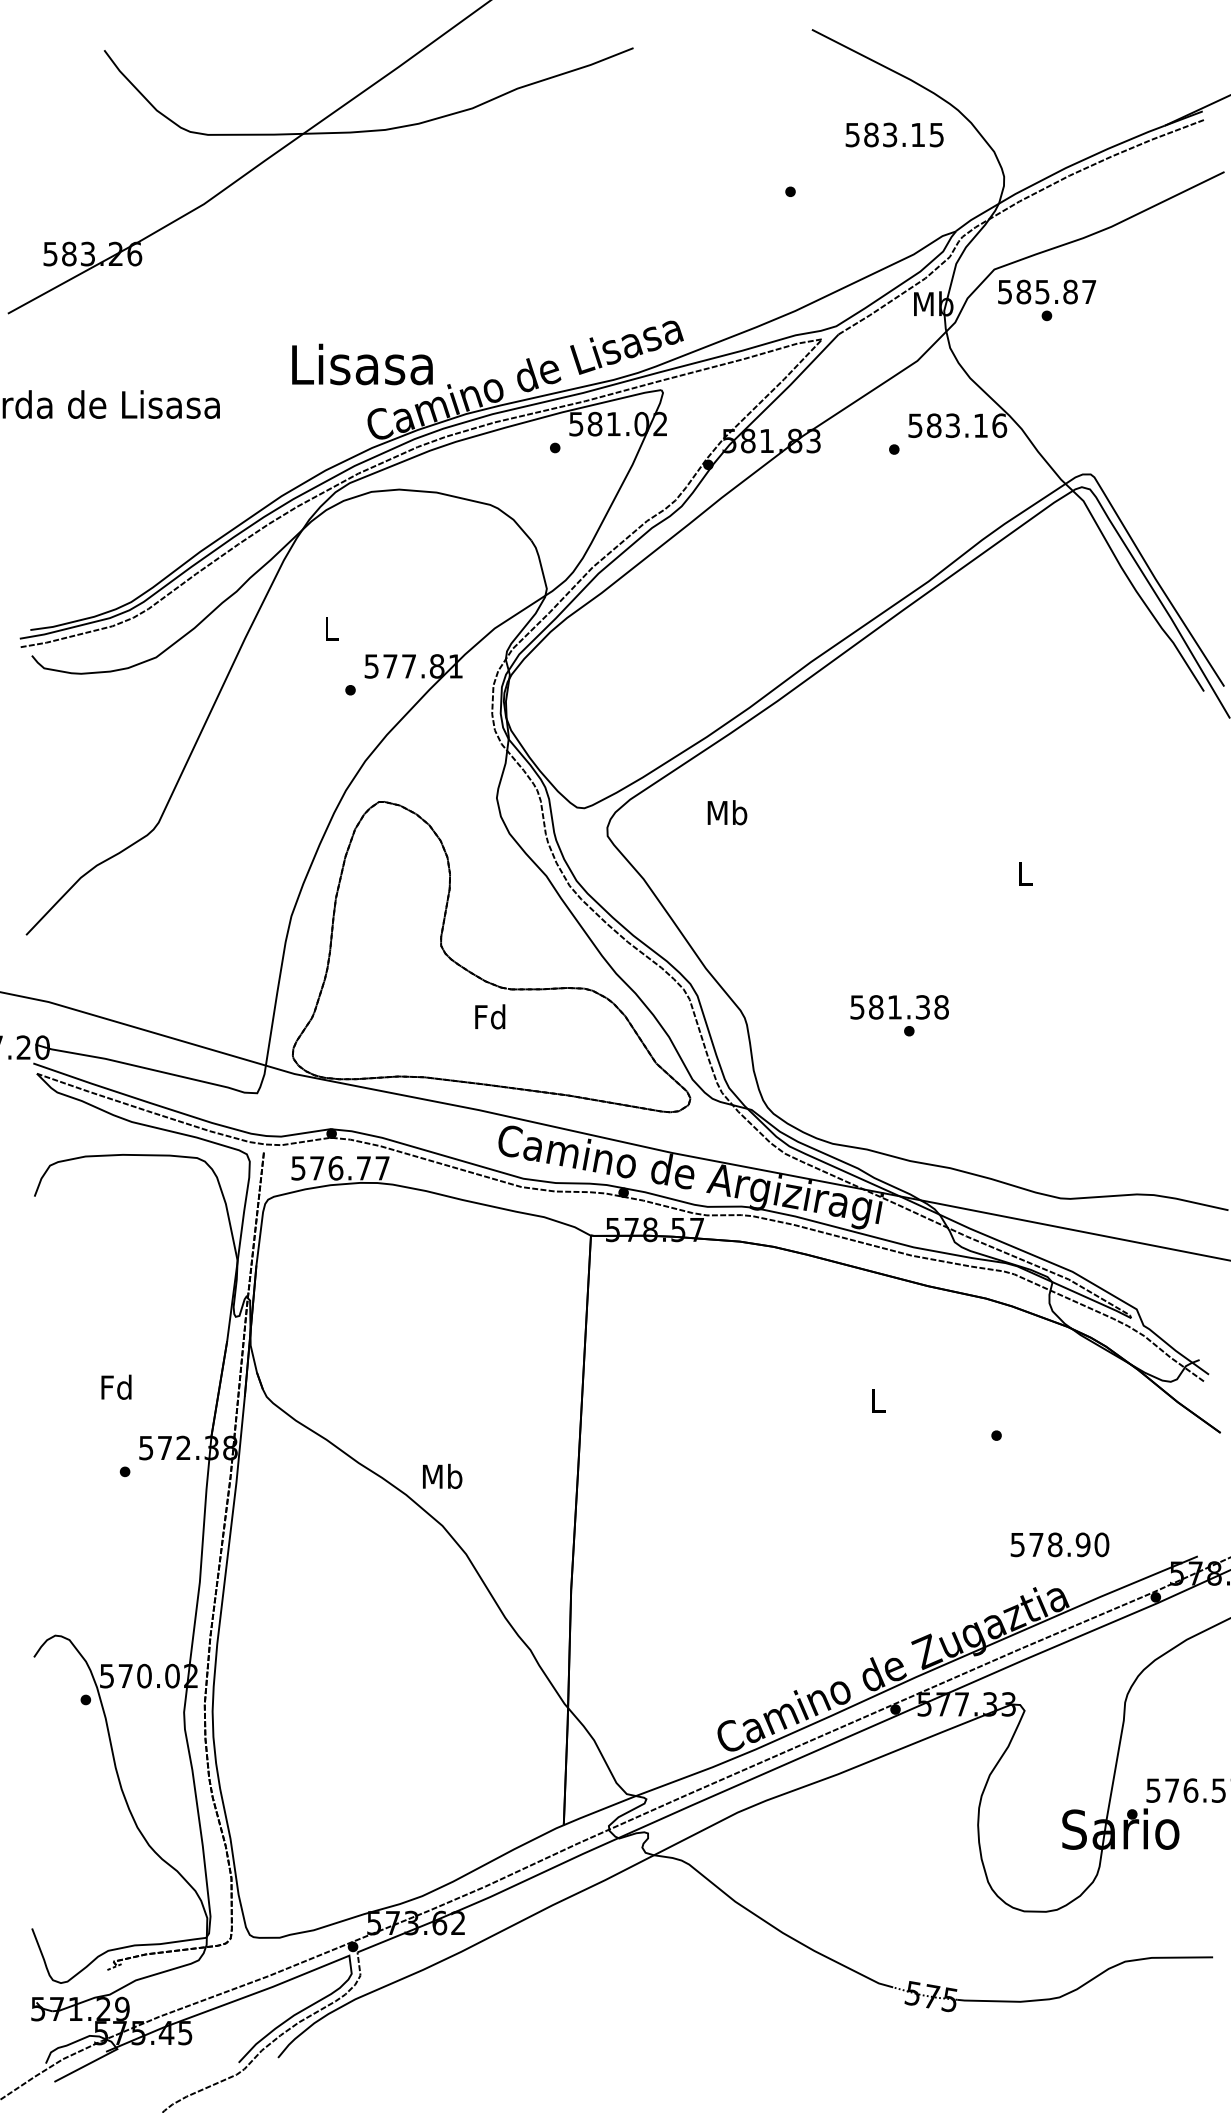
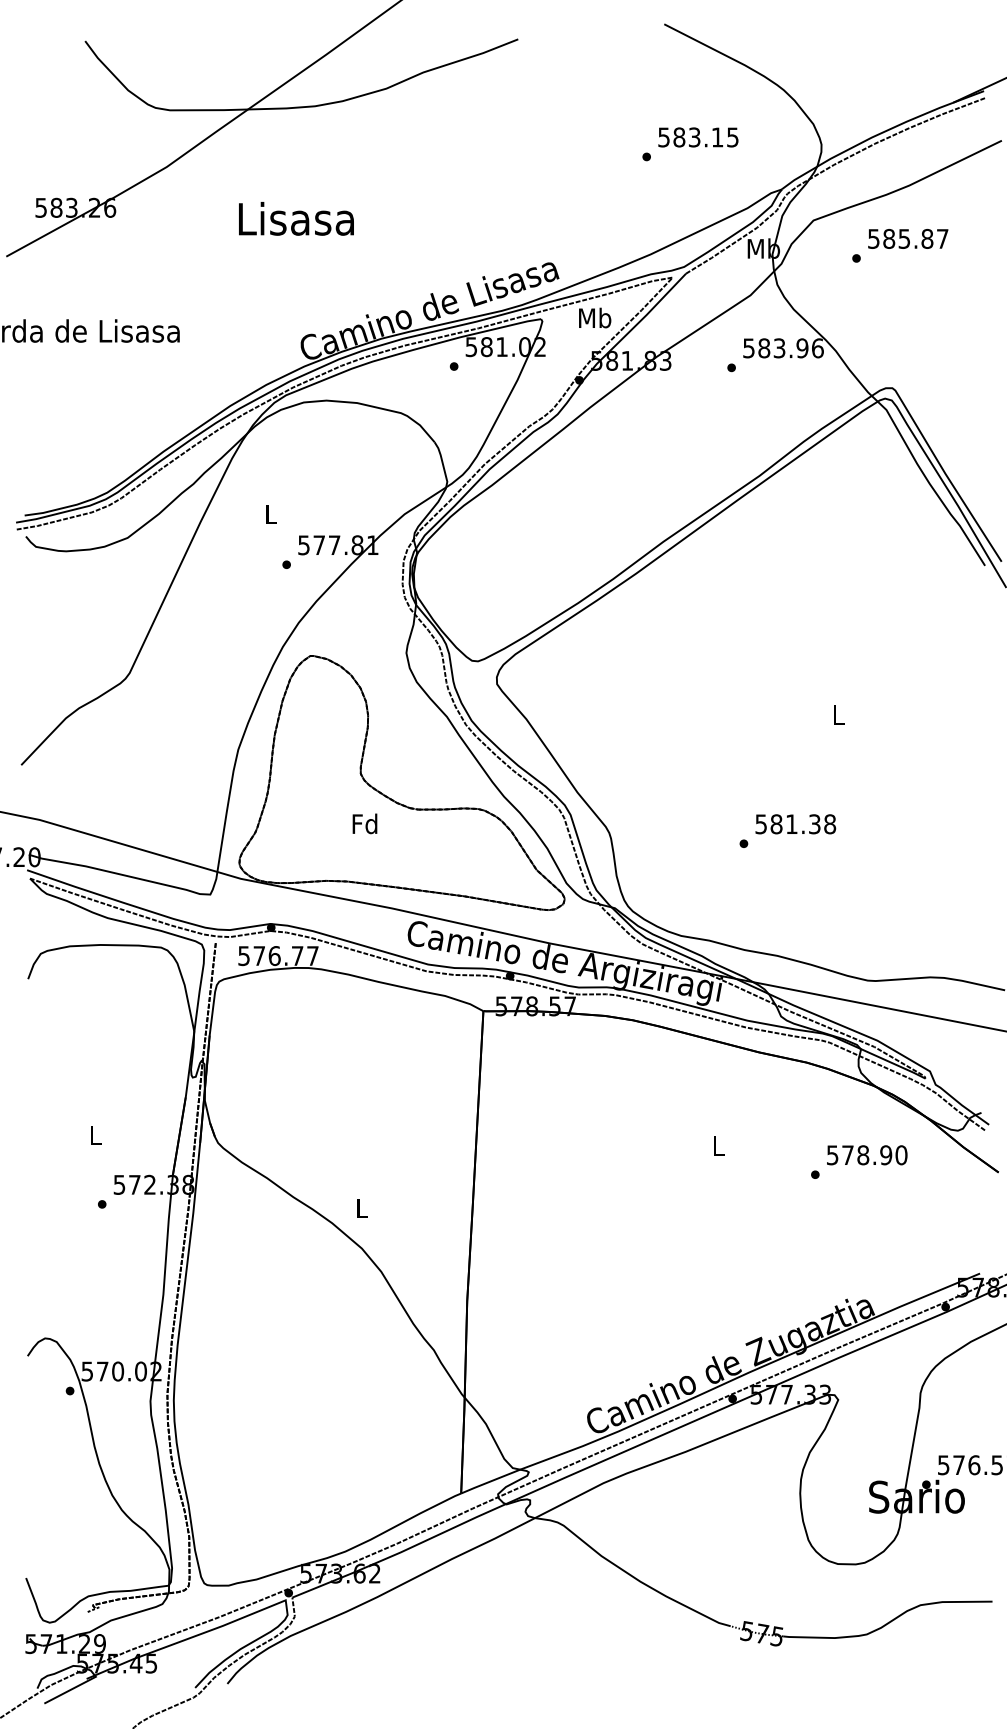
text: (894, 134) -> (698, 137), moved
text: (1047, 291) -> (908, 238), moved
text: (362, 364) -> (296, 218), moved
text: (980, 425) -> (802, 348), 583.16 -> 583.96
text: (727, 812) -> (595, 317), moved
text: (899, 1007) -> (795, 824), moved
text: (490, 1016) -> (365, 823), moved
text: (116, 1386) -> (95, 1134), Fd -> L
text: (442, 1476) -> (361, 1208), Mb -> L
text: (1059, 1544) -> (866, 1154), moved

